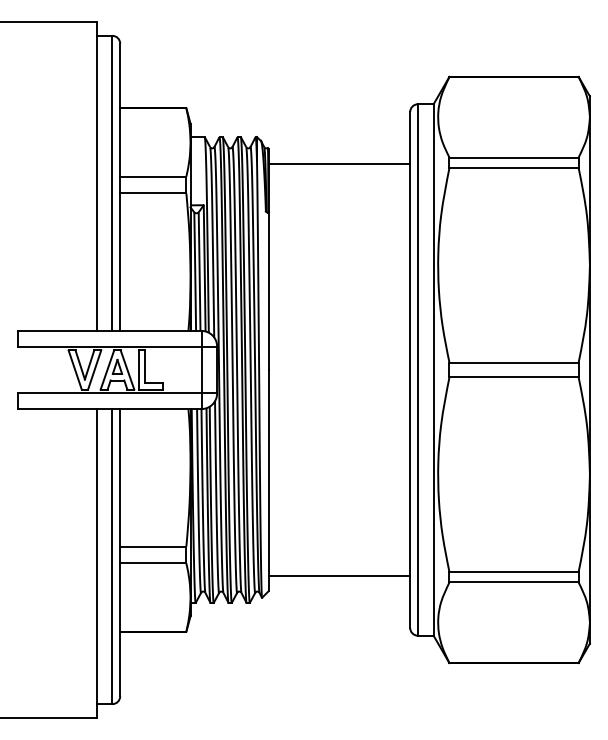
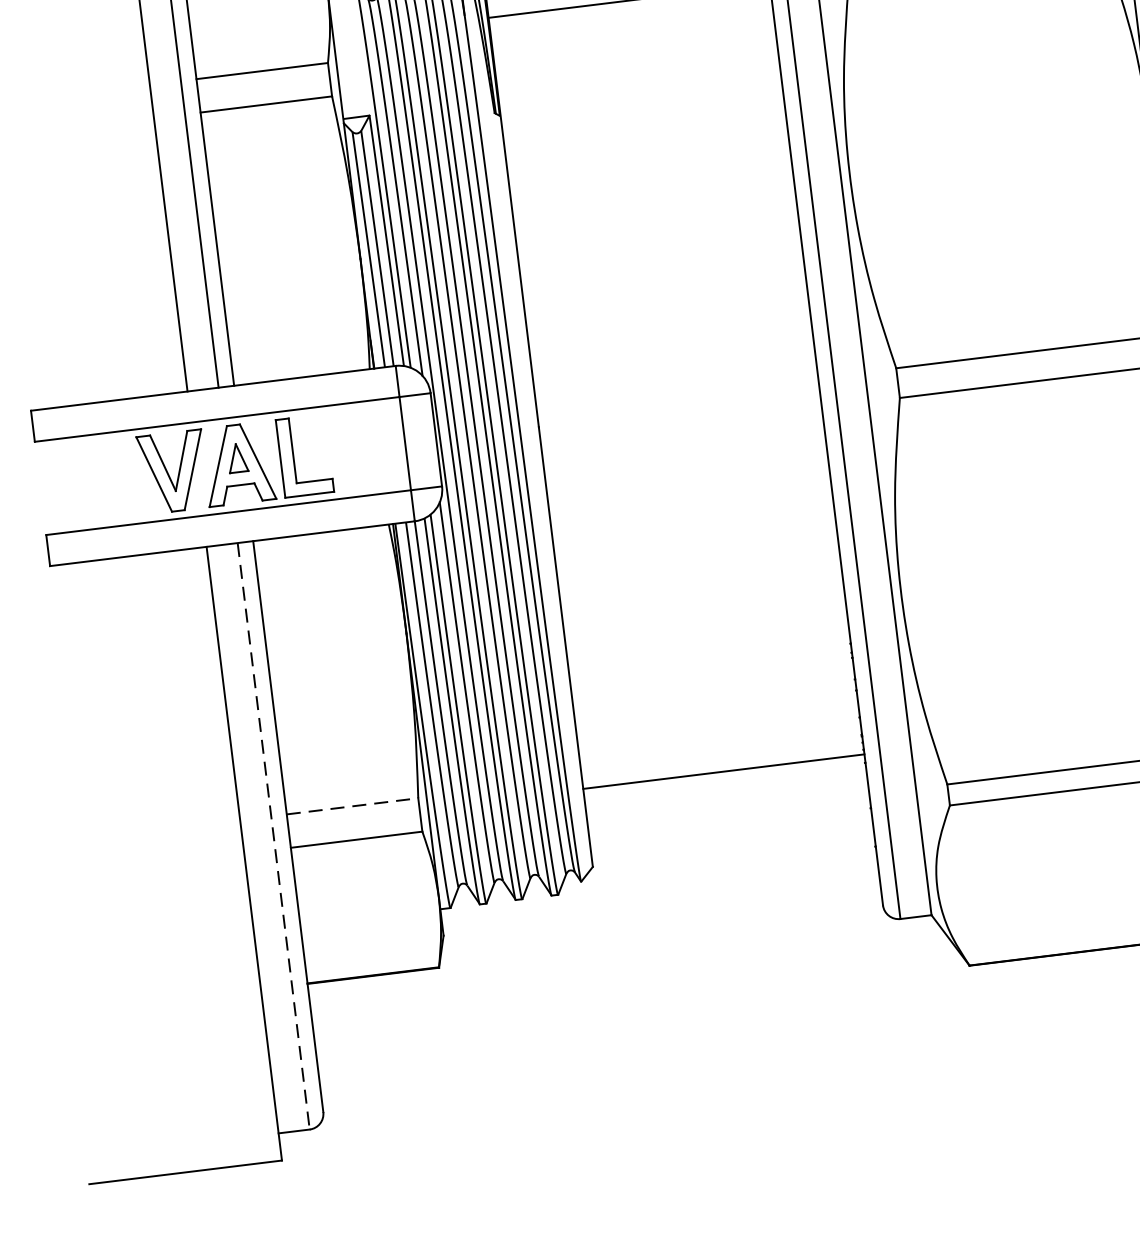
line: (153, 546) -> (352, 806), solid -> dashed
line: (112, 556) -> (273, 836), solid -> dashed
line: (339, 575) -> (723, 770), moved

